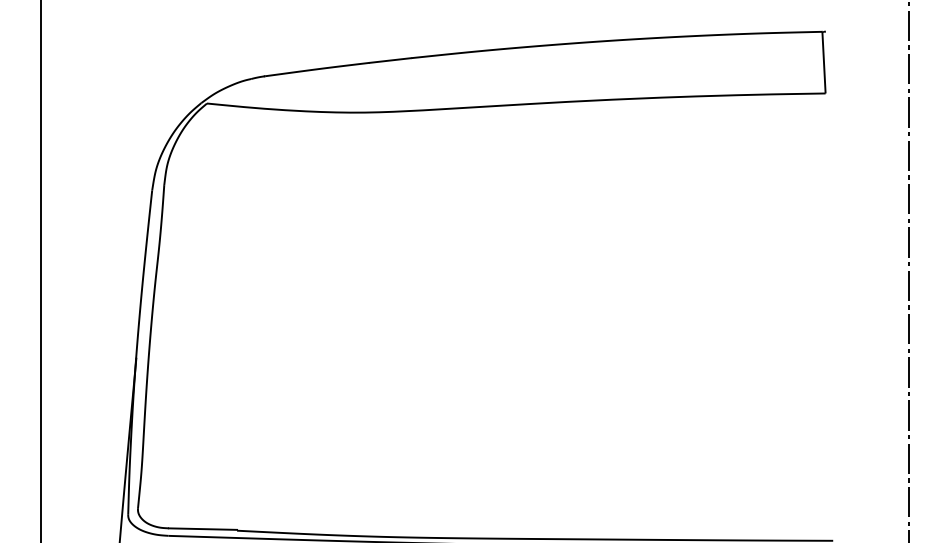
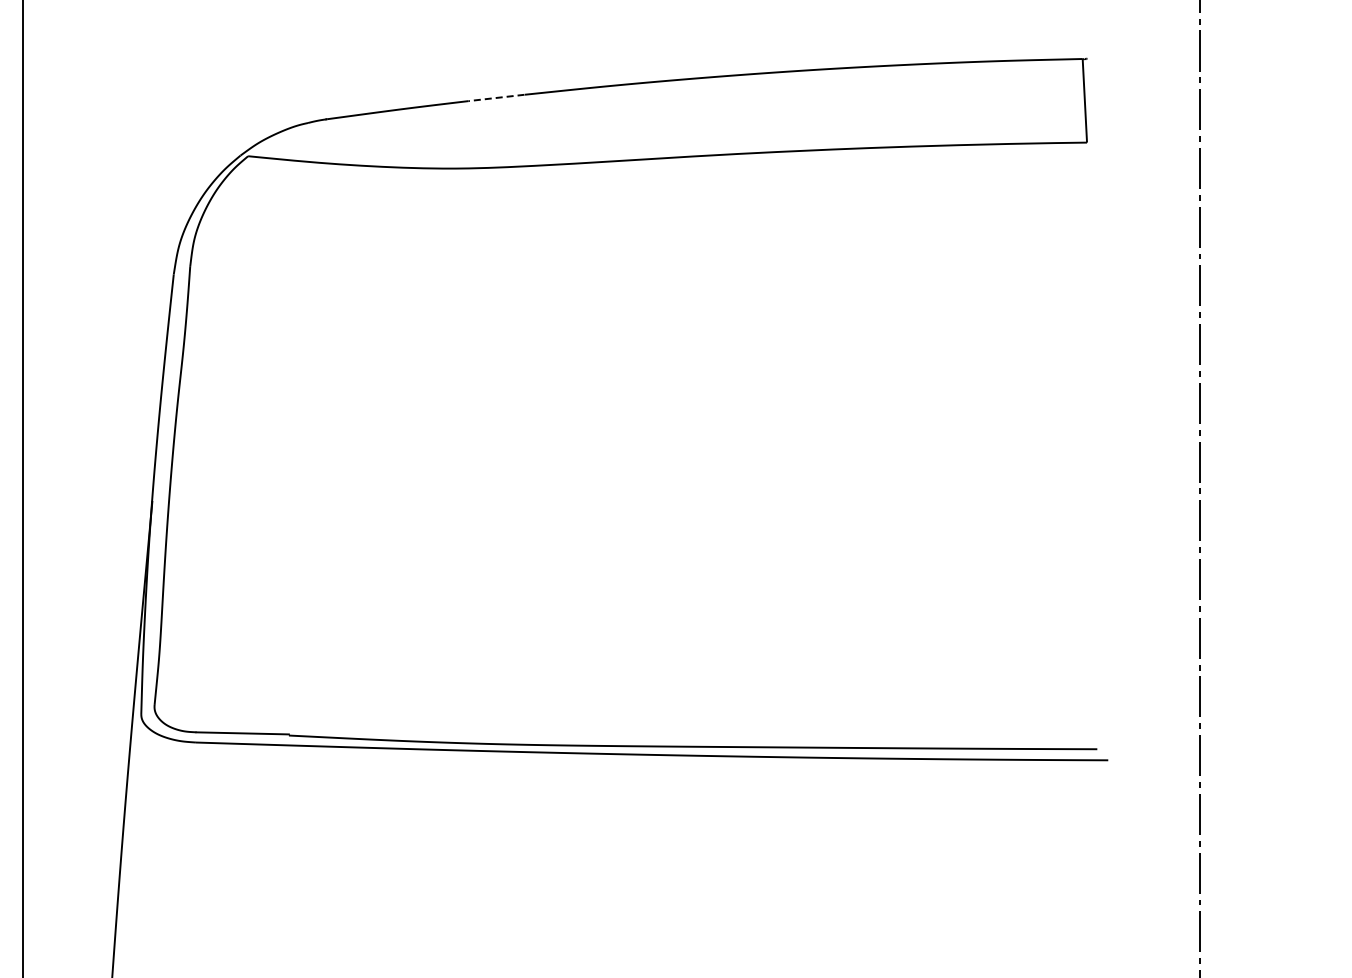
line: (390, 60) -> (496, 97), solid -> dashed

